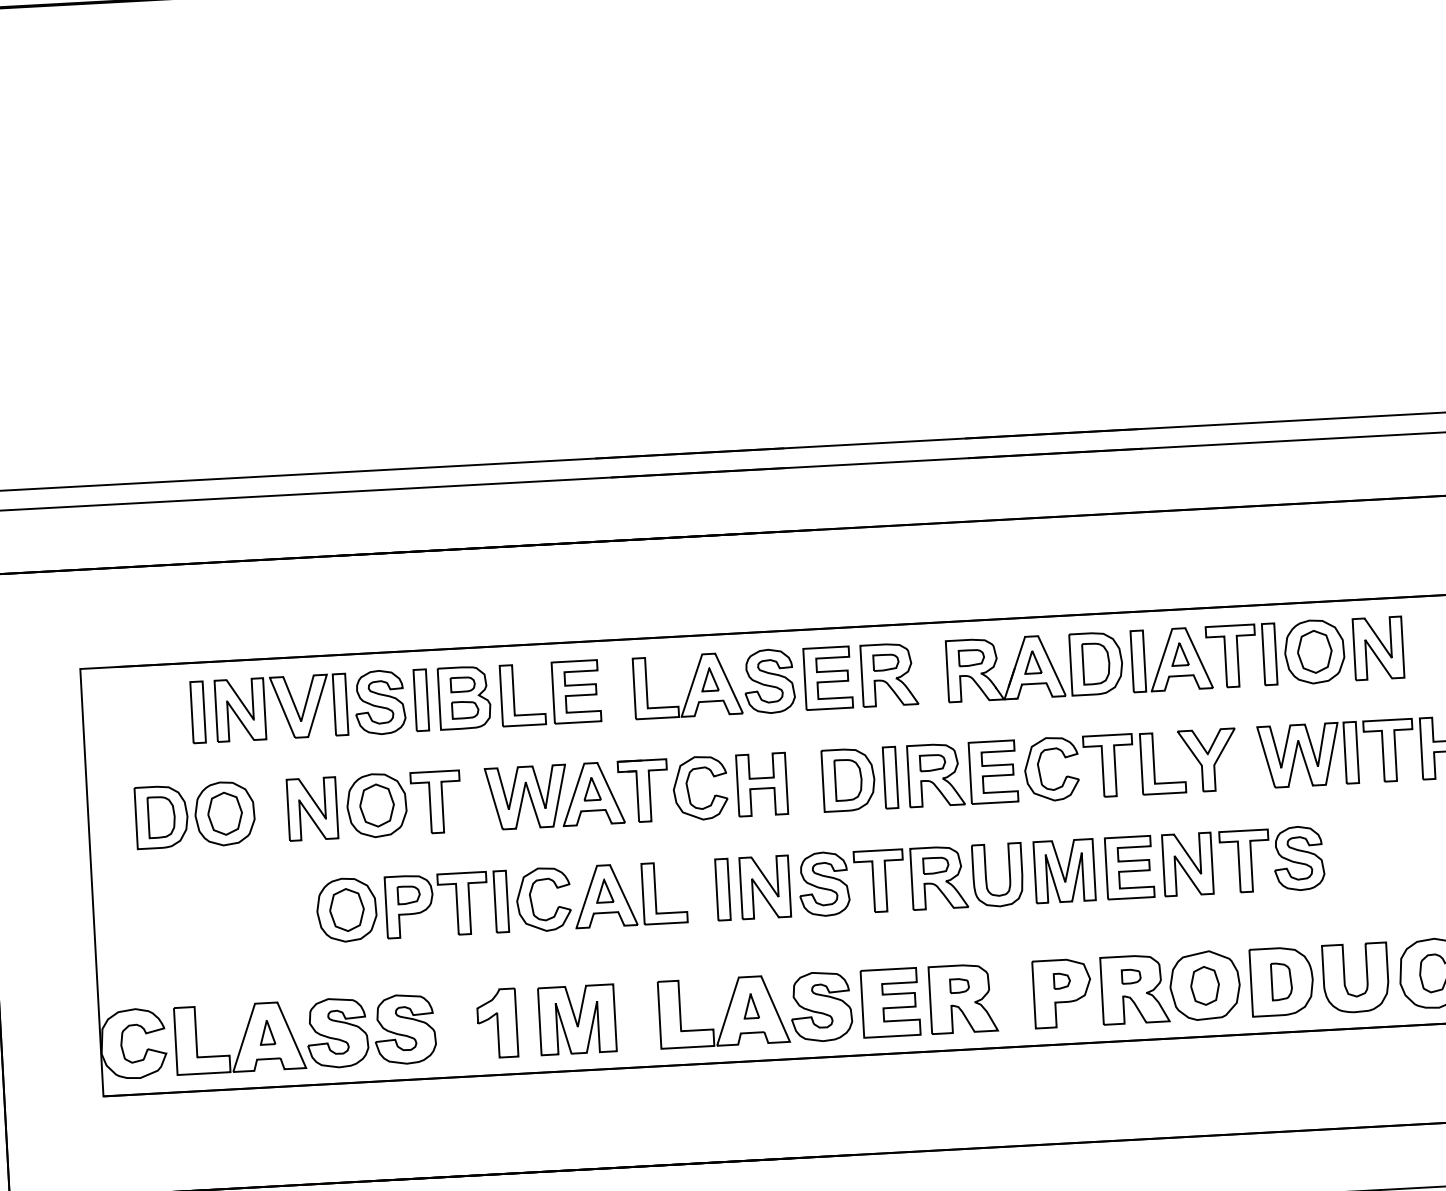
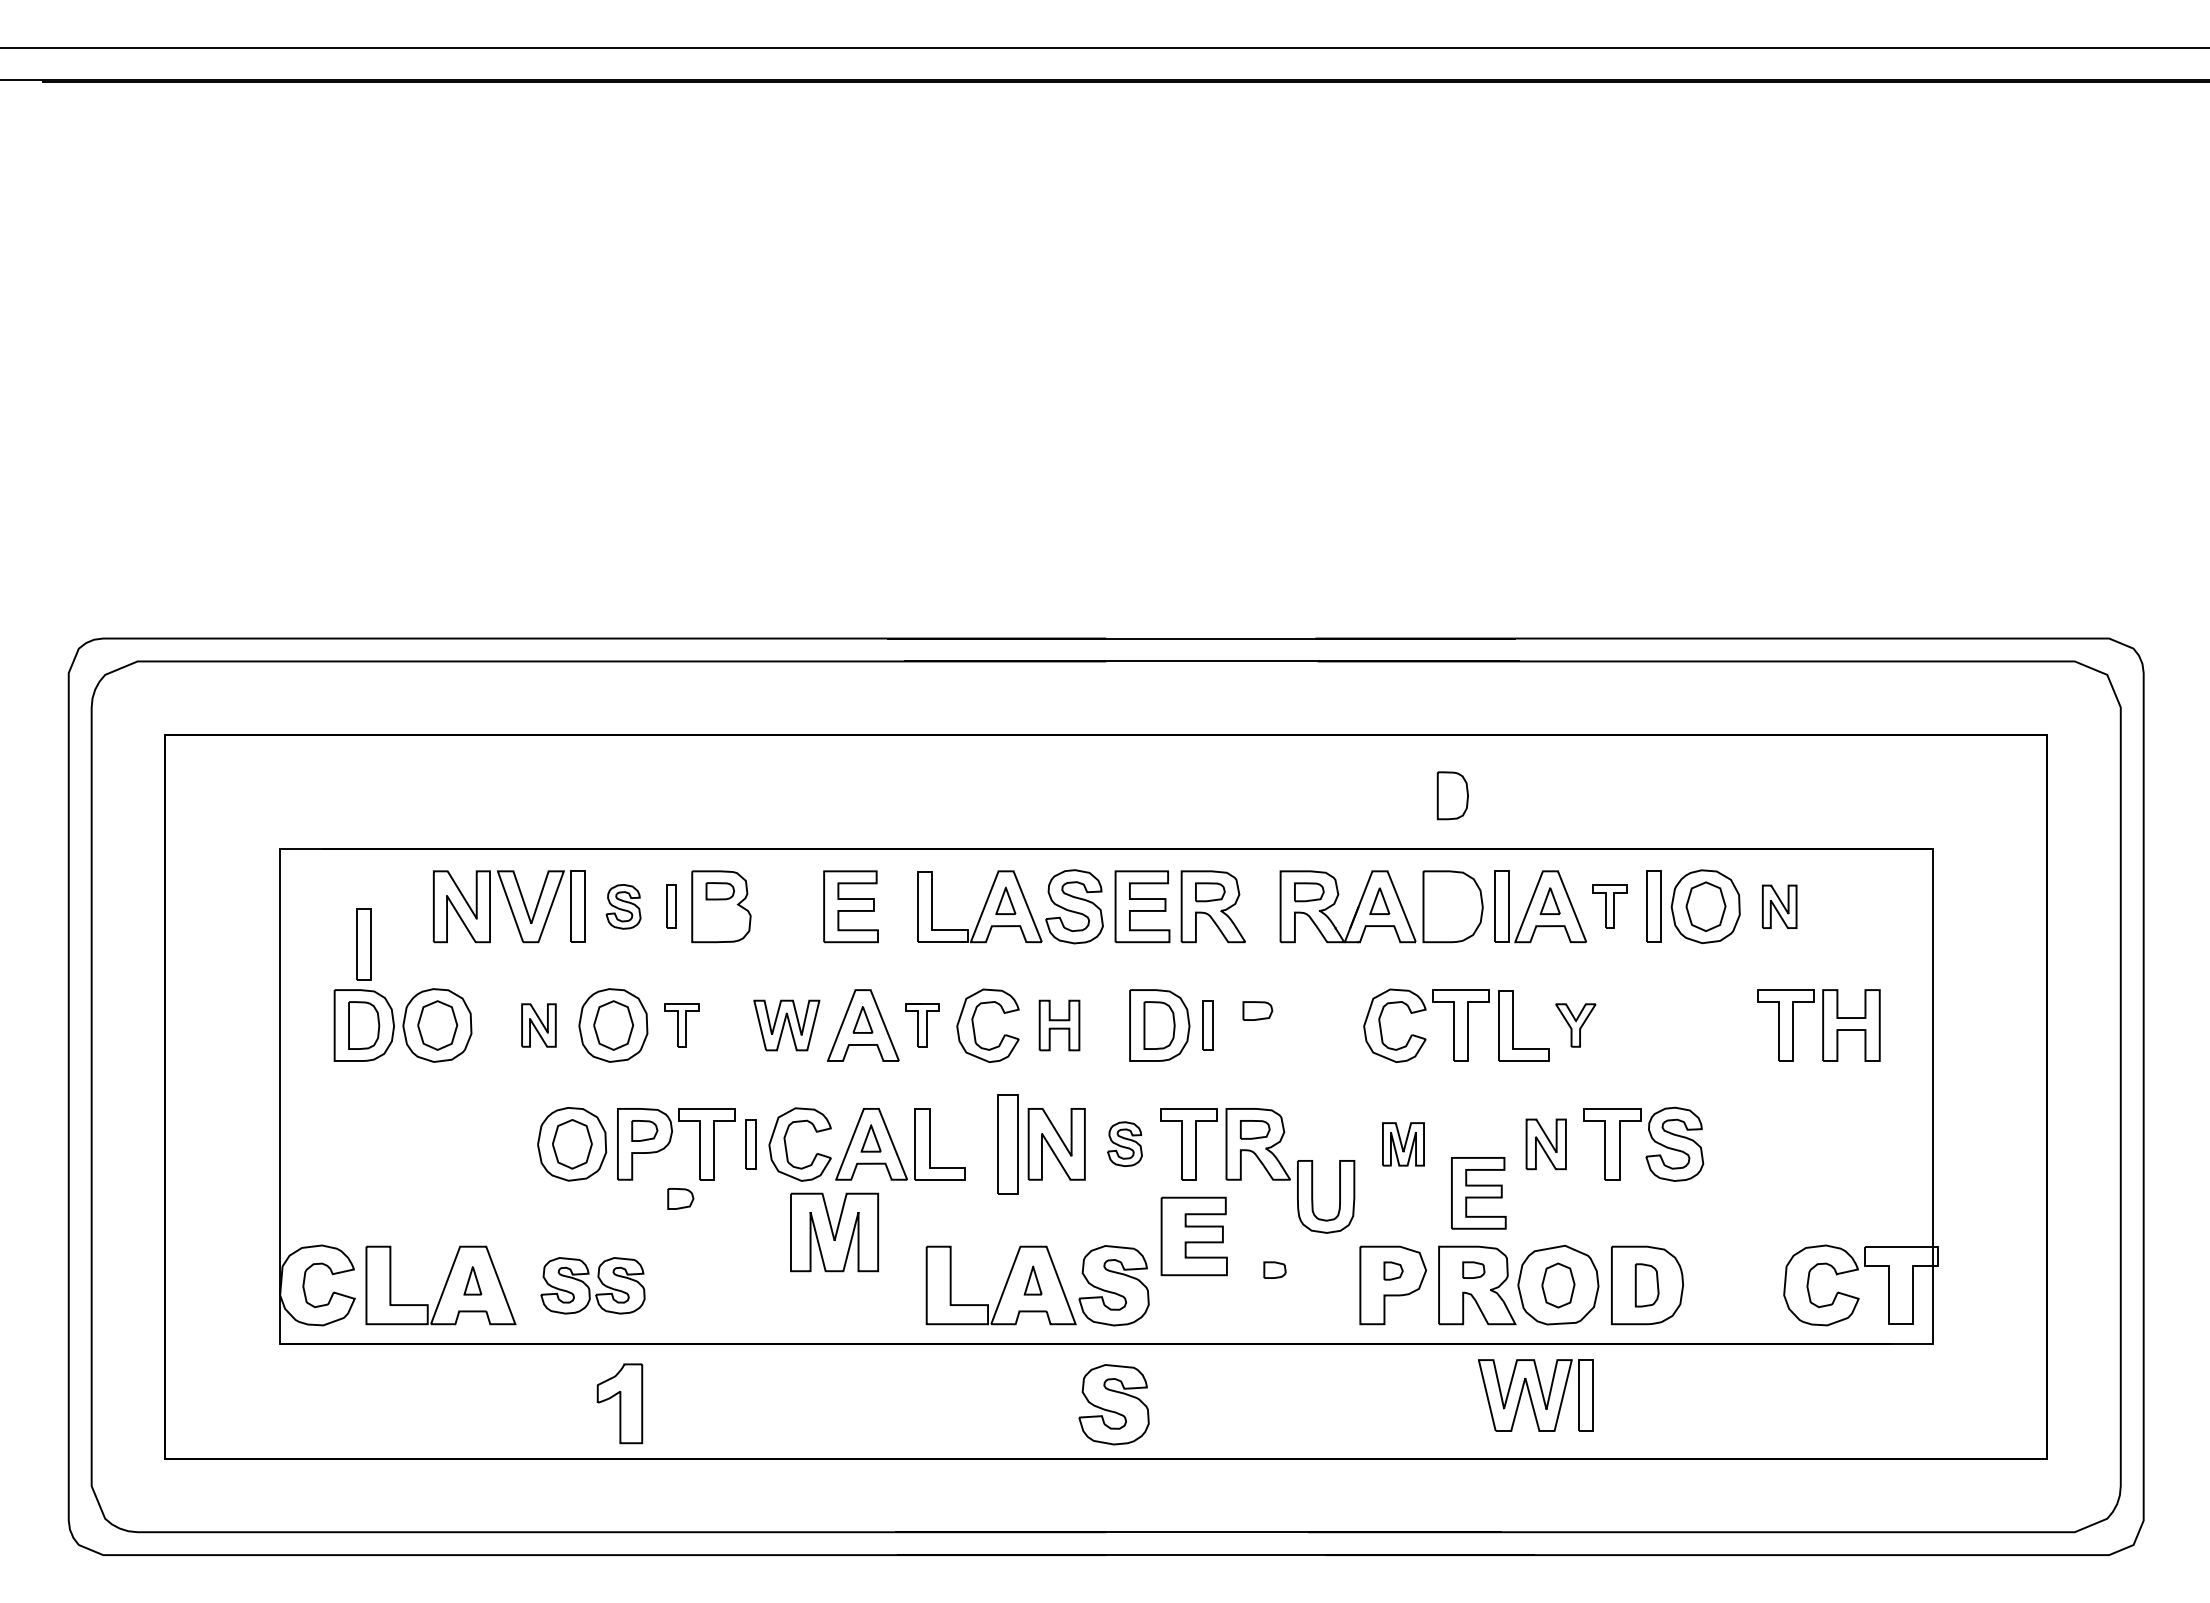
part: (1378, 648) -> (1779, 906), size x0.6
part: (1231, 656) -> (1609, 906), size x0.6
part: (1095, 663) -> (1452, 795), moved
part: (513, 695) -> (778, 906), removed
part: (421, 700) -> (671, 906), size x0.6
part: (380, 702) -> (623, 906), size x0.6
part: (465, 709) -> (721, 920), removed
part: (197, 712) -> (363, 944), moved
part: (1307, 755) -> (1535, 1395), moved
part: (1207, 760) -> (1575, 1025), size x0.6
part: (969, 773) -> (1299, 1025), removed
part: (890, 777) -> (1208, 1025), size x0.7
part: (762, 784) -> (1059, 1025), size x0.7
part: (643, 791) -> (922, 1025), size x0.6
part: (526, 797) -> (786, 1025), size x0.7
part: (435, 802) -> (681, 1025), size x0.6
part: (312, 809) -> (538, 1025), size x0.6
part: (1188, 864) -> (1546, 1144), size x0.7
part: (1129, 867) -> (1478, 1193), moved
part: (1064, 871) -> (1403, 1144), size x0.6
part: (986, 875) -> (1313, 1196), moved
part: (823, 883) -> (1124, 1143), size x0.6
part: (722, 889) -> (1007, 1144), size x1.4
part: (500, 901) -> (750, 1144), size x0.7
part: (442, 951) -> (680, 1198), added
part: (1366, 977) -> (1745, 1285), removed
part: (963, 998) -> (1278, 1285), removed
part: (889, 1002) -> (1193, 1236), moved
part: (577, 1019) -> (834, 1232), moved
part: (496, 1023) -> (619, 1403), moved
part: (370, 1031) -> (592, 1285), size x0.7
part: (826, 1109) -> (1113, 1404), added

